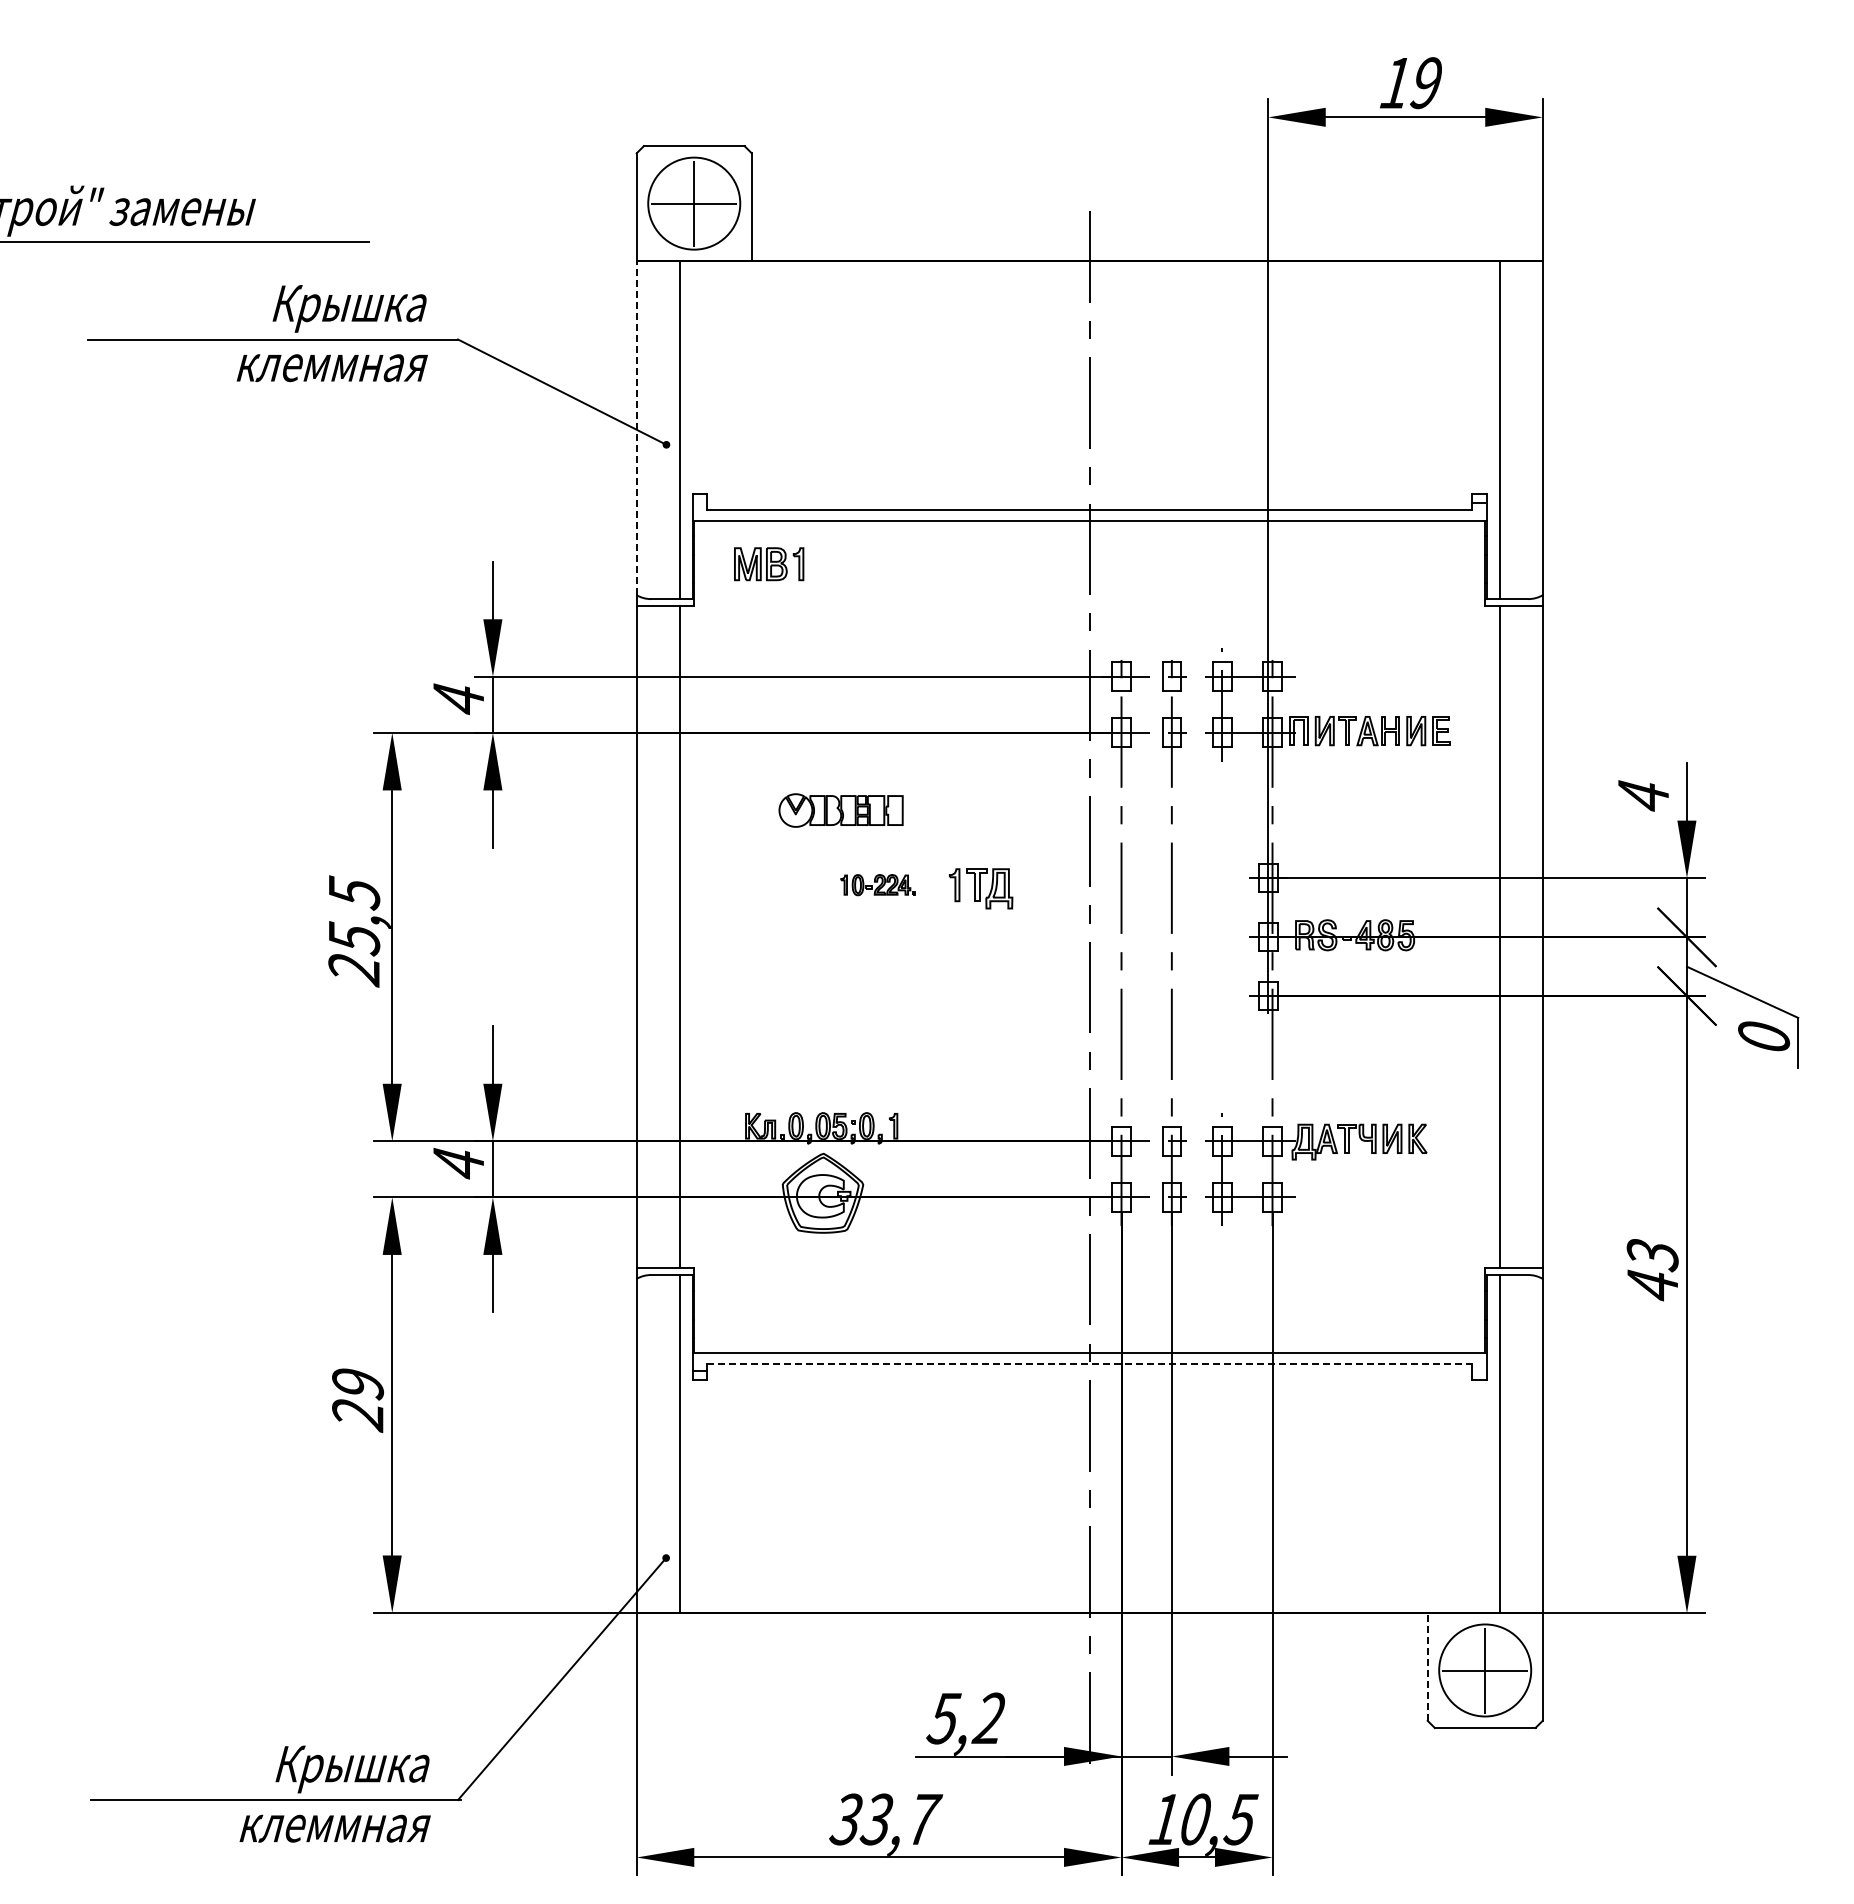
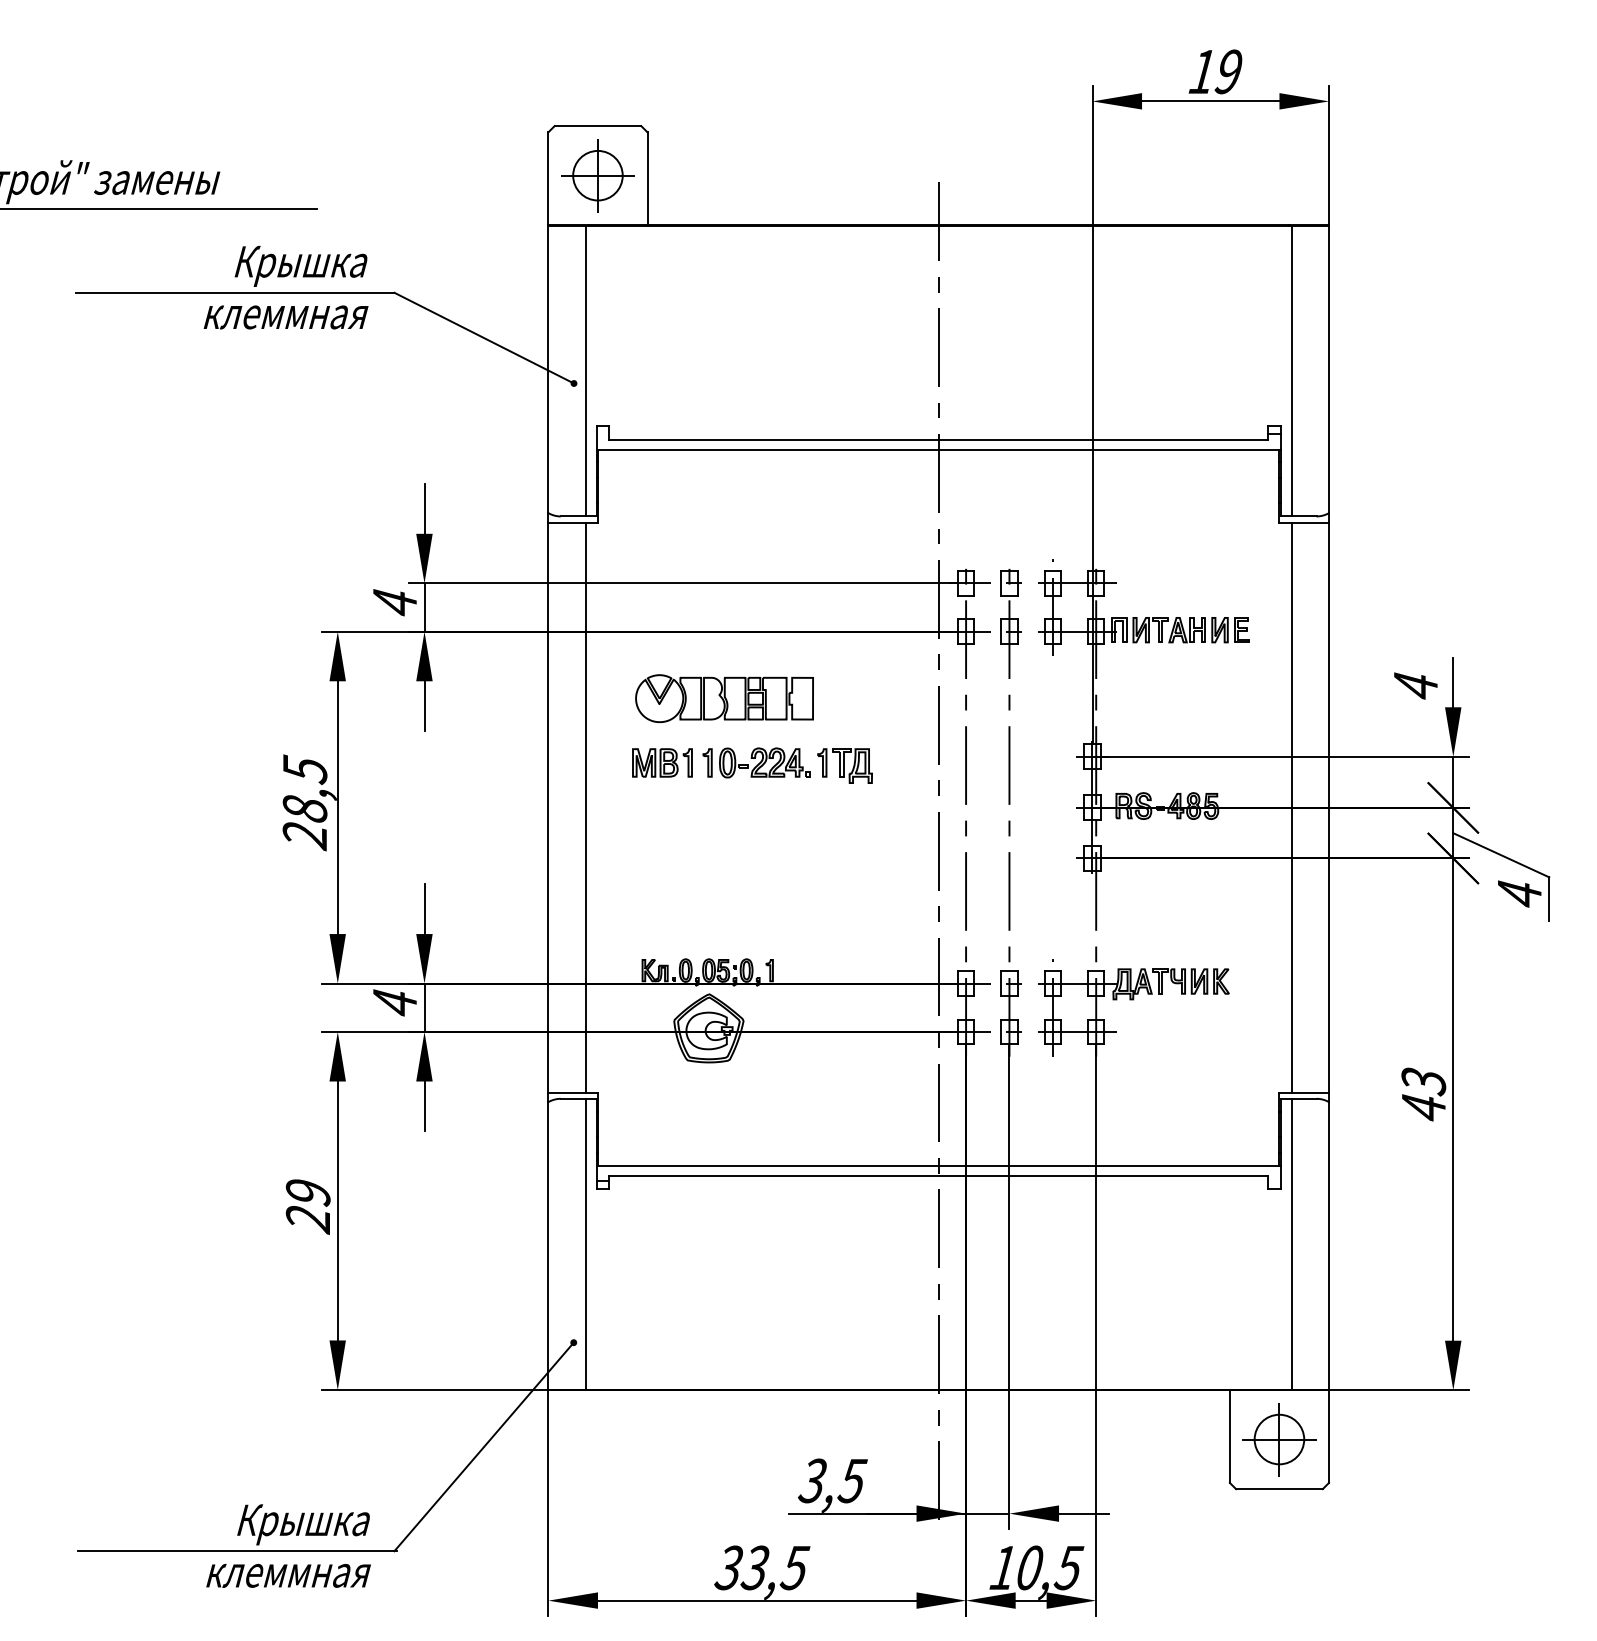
circle: (694, 203) -> (598, 175), size x0.62
line: (636, 428) -> (548, 369), dashed -> solid
part: (769, 564) -> (662, 763), moved
part: (840, 810) -> (723, 698), size x1.67
part: (877, 884) -> (755, 762), size x1.67
text: (354, 938) -> (305, 808), 25,5 -> 28,5
text: (1764, 1037) -> (1520, 894), 0 -> 4
line: (1089, 1364) -> (938, 1175), dashed -> solid
line: (1427, 1666) -> (1229, 1436), dashed -> solid
circle: (1484, 1670) -> (1278, 1439), size x0.62
text: (966, 1718) -> (832, 1480), 5,2 -> 3,5
text: (924, 1819) -> (796, 1567), 33,7 -> 33,5

